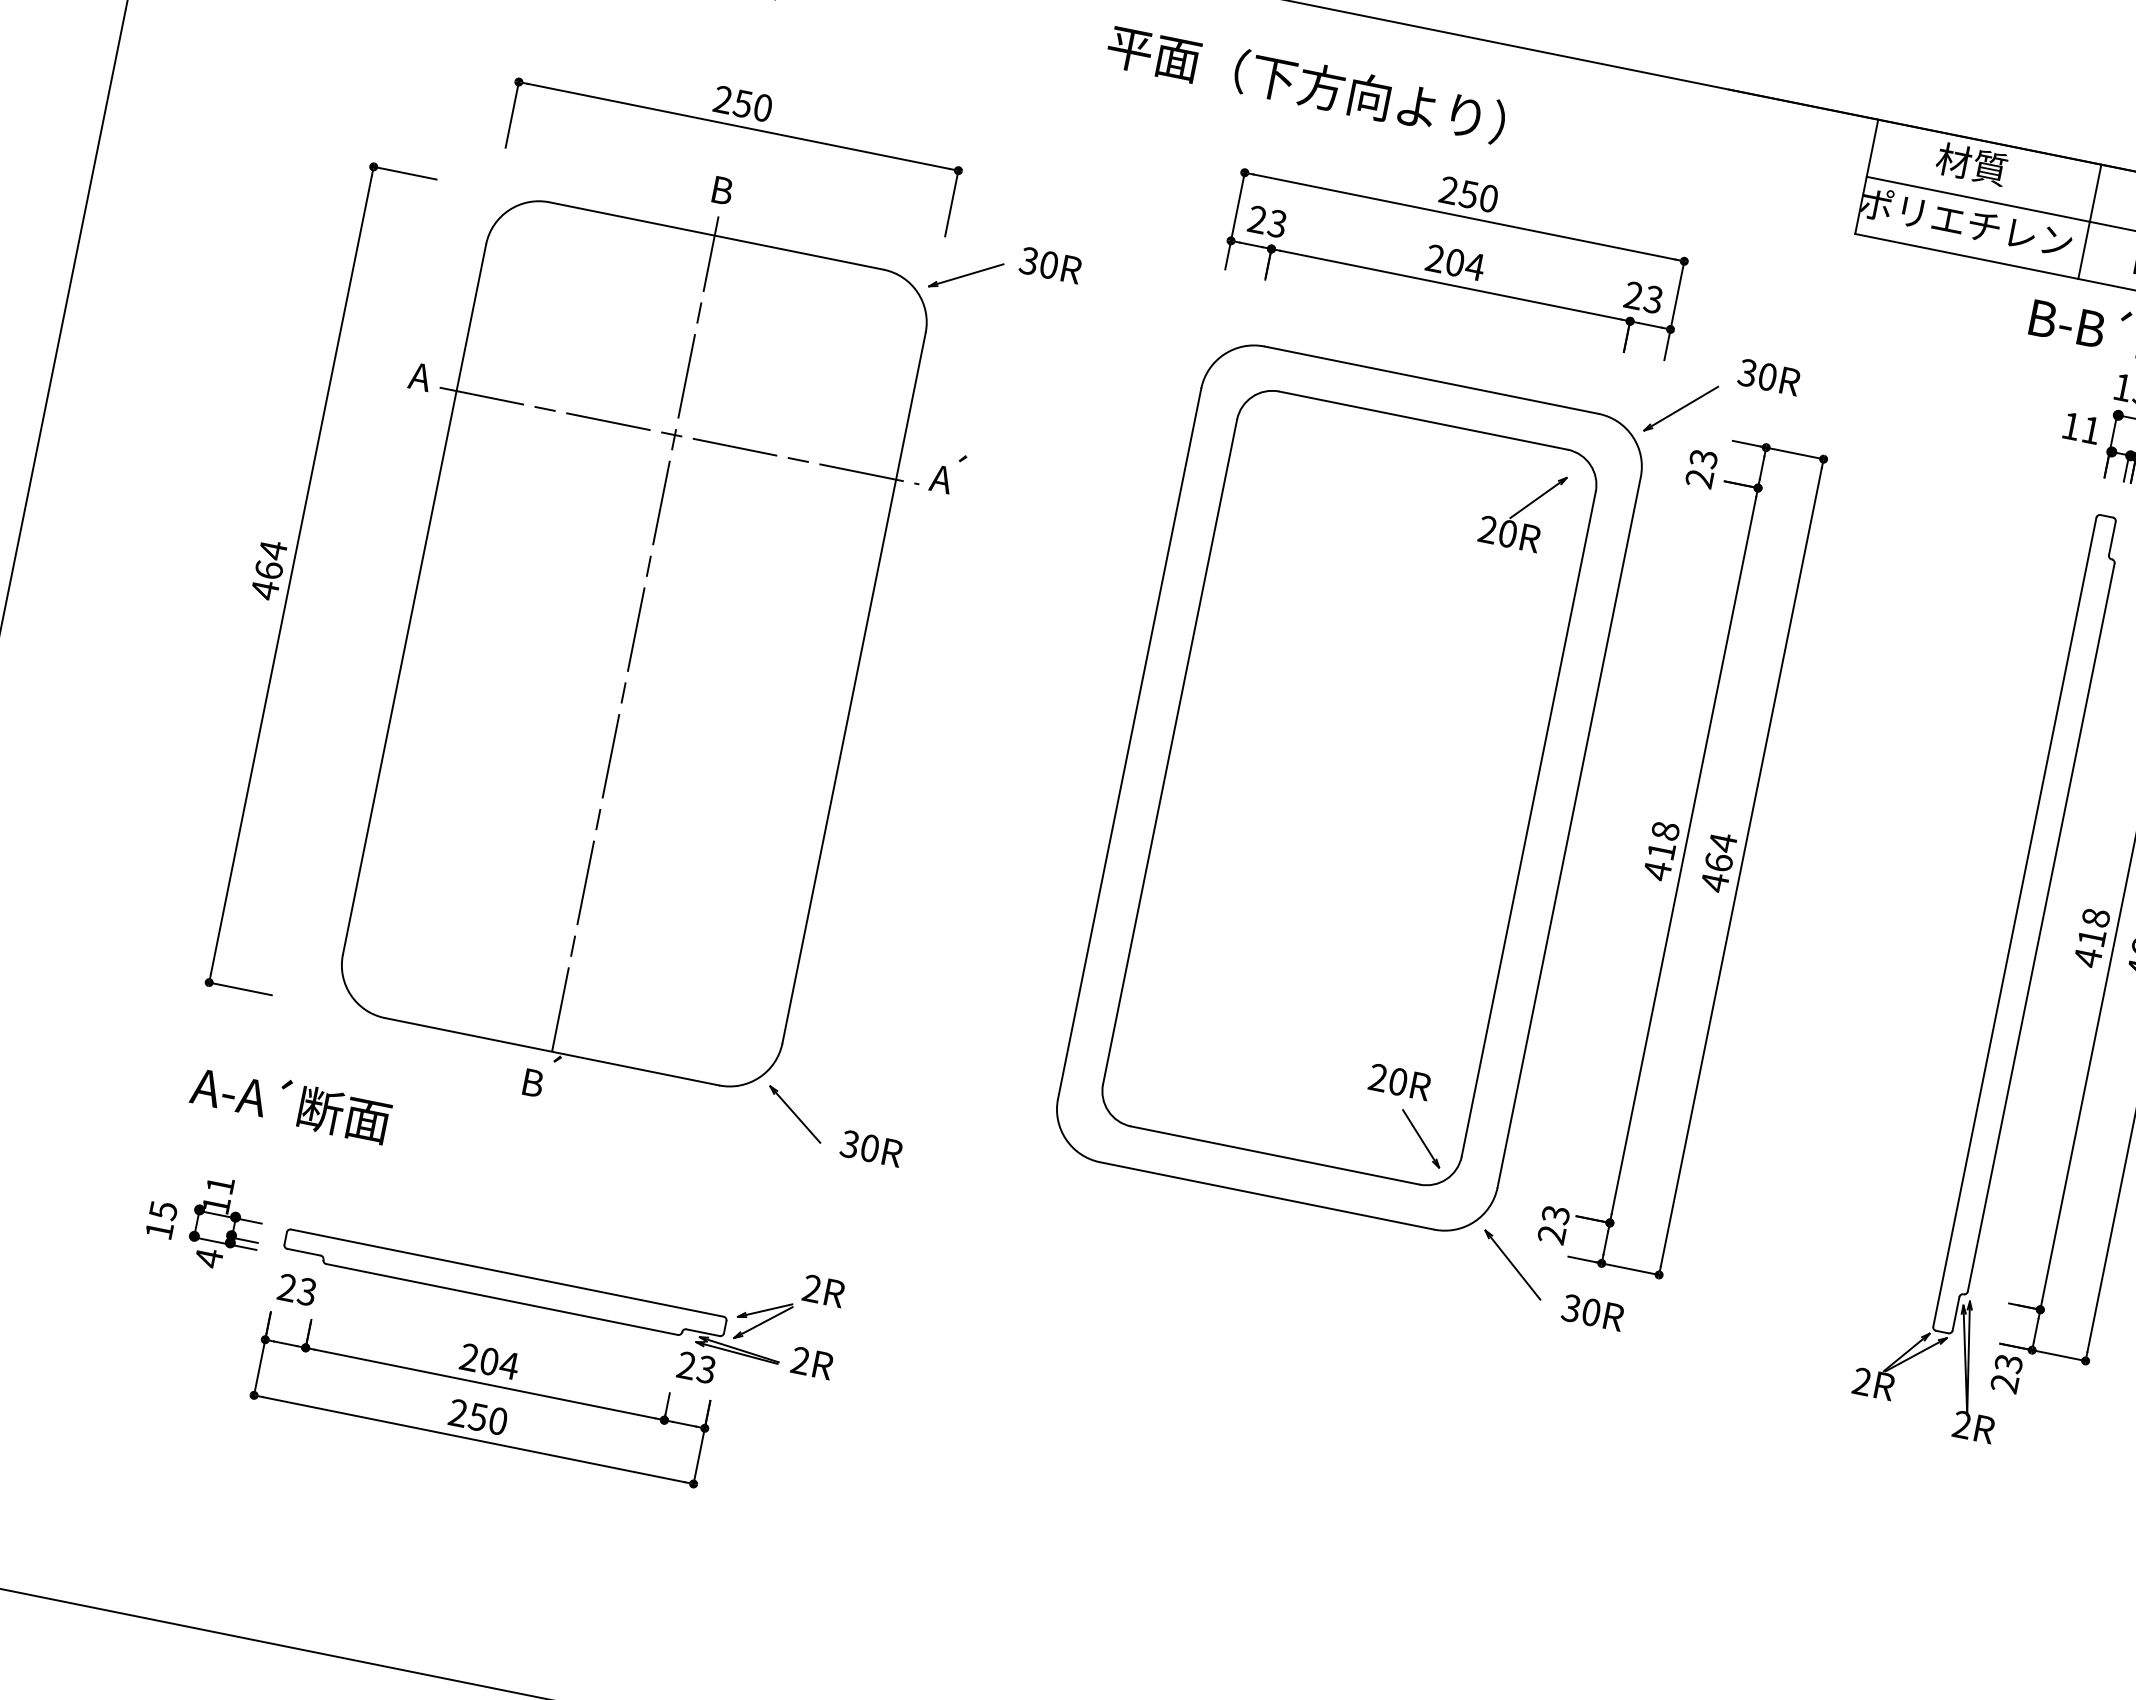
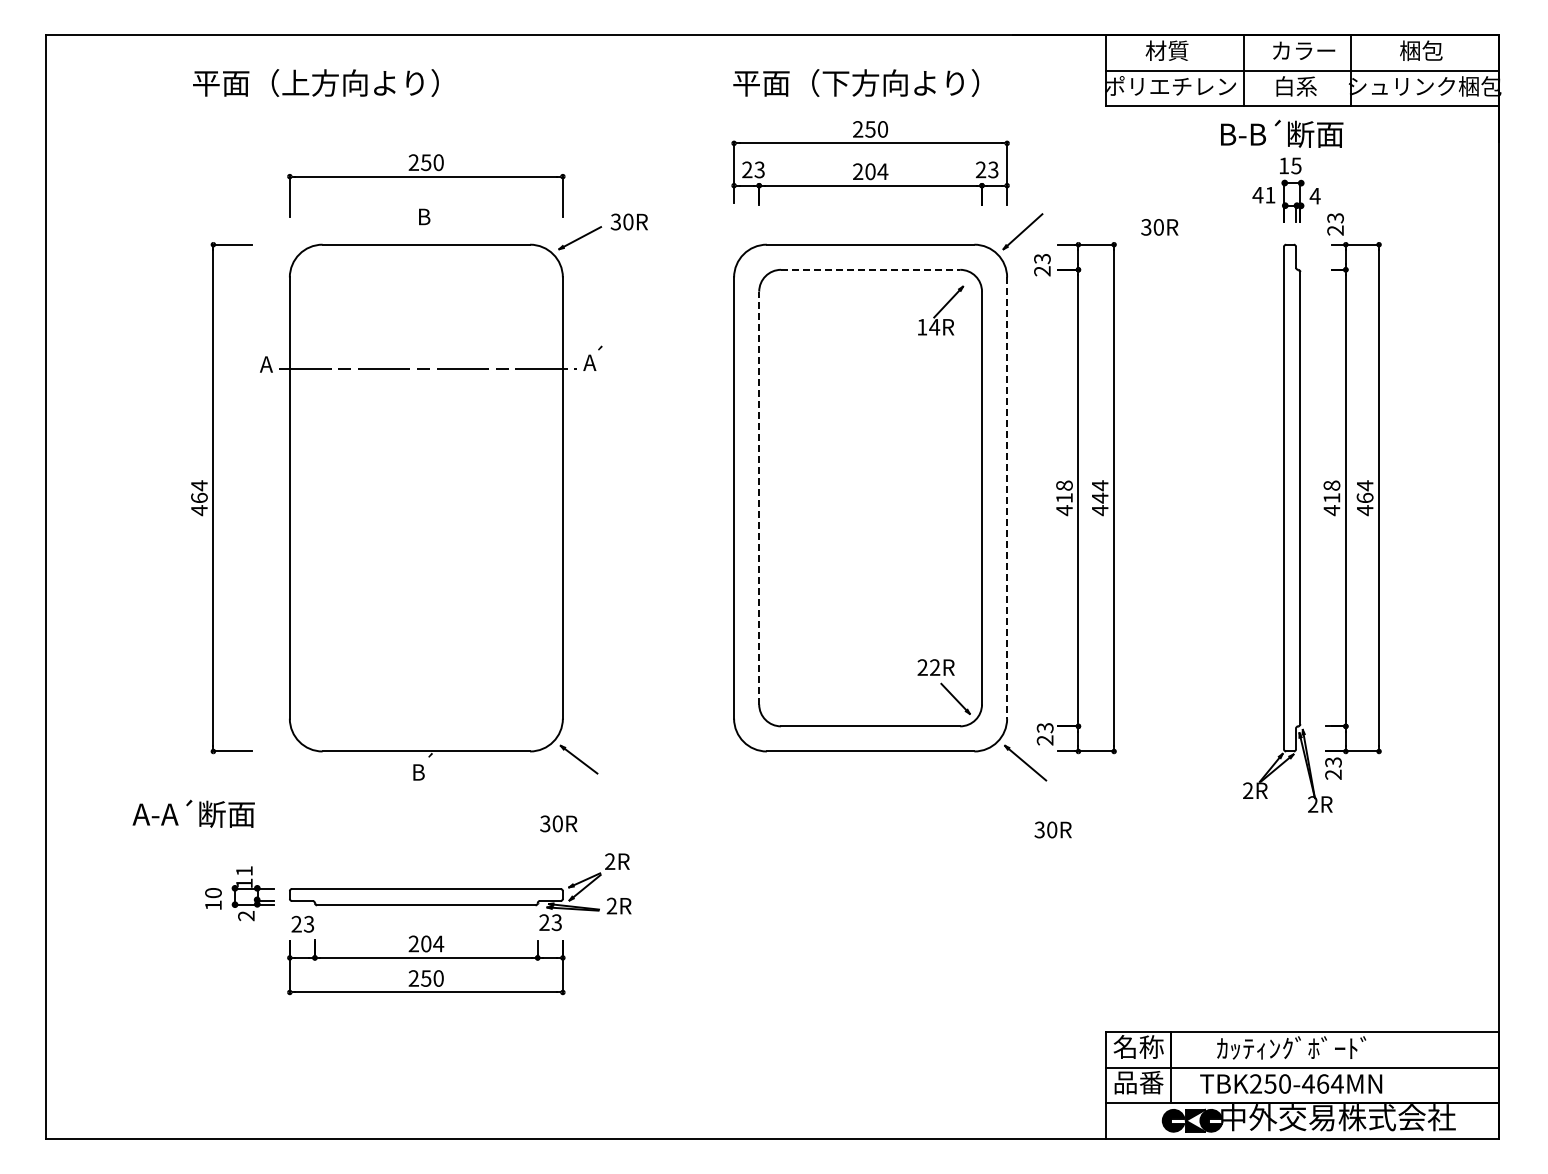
text: (1307, 83) -> (856, 82), moved
text: (1768, 377) -> (1159, 227), moved
line: (1423, 420) -> (870, 269), solid -> dashed
text: (2070, 426) -> (1257, 195), 11 -> 41
text: (1498, 530) -> (928, 326), 20R -> 14R
line: (635, 632) -> (425, 491), removed
line: (1170, 751) -> (759, 497), solid -> dashed
line: (1569, 833) -> (1007, 498), solid -> dashed
text: (1718, 861) -> (1099, 497), 464 -> 444
text: (1398, 1081) -> (935, 667), 20R -> 22R
text: (290, 1102) -> (193, 813), moved
text: (871, 1147) -> (558, 823), moved
text: (163, 1211) -> (213, 893), 15 -> 10
text: (209, 1257) -> (246, 915), 4 -> 2
text: (1592, 1311) -> (1052, 829), moved

